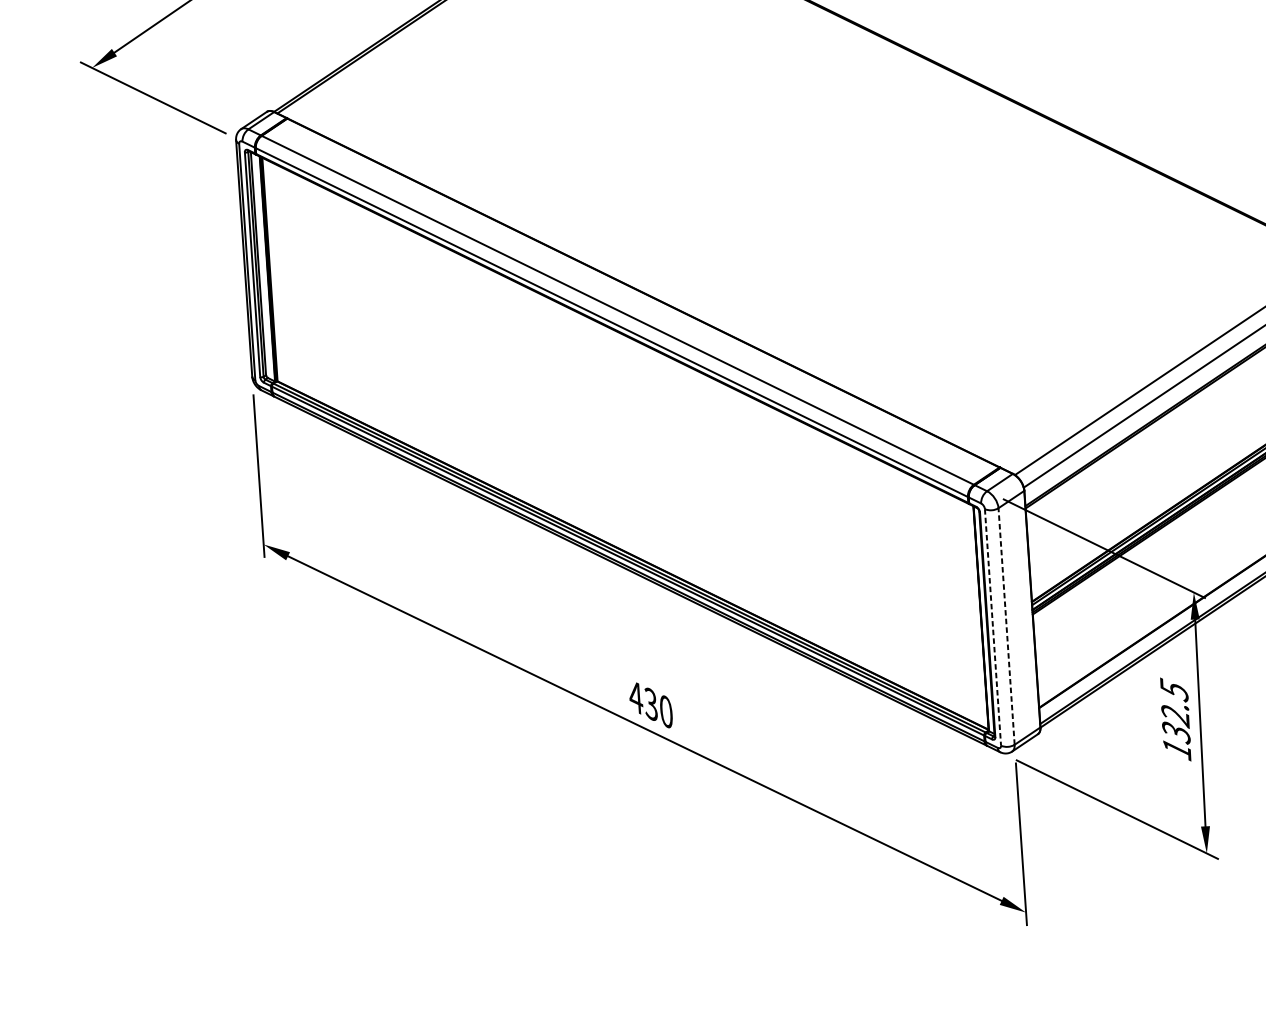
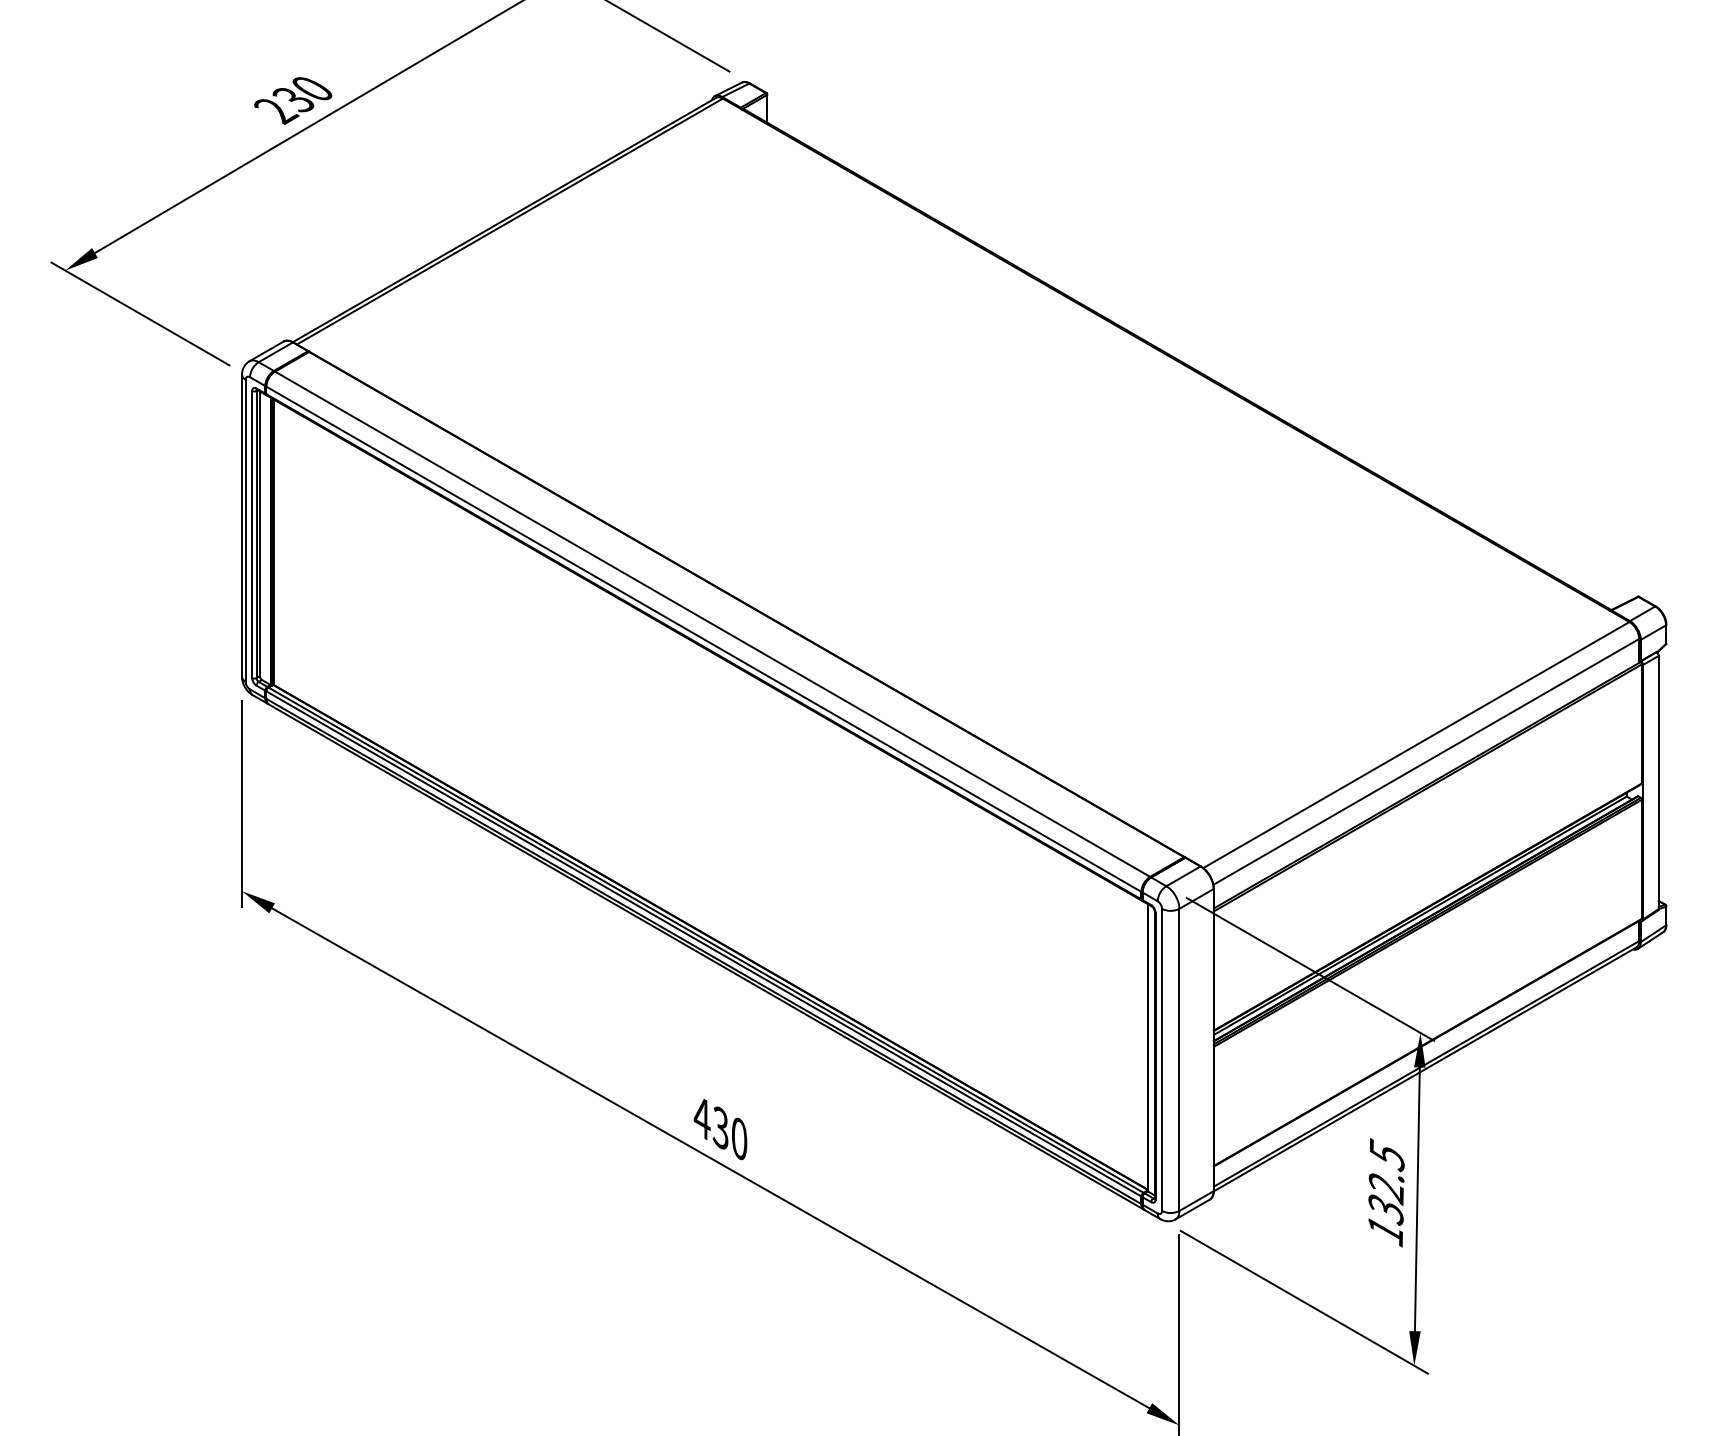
line: (1006, 626) -> (1179, 1059), dashed -> solid
line: (993, 627) -> (1162, 1060), dashed -> solid

